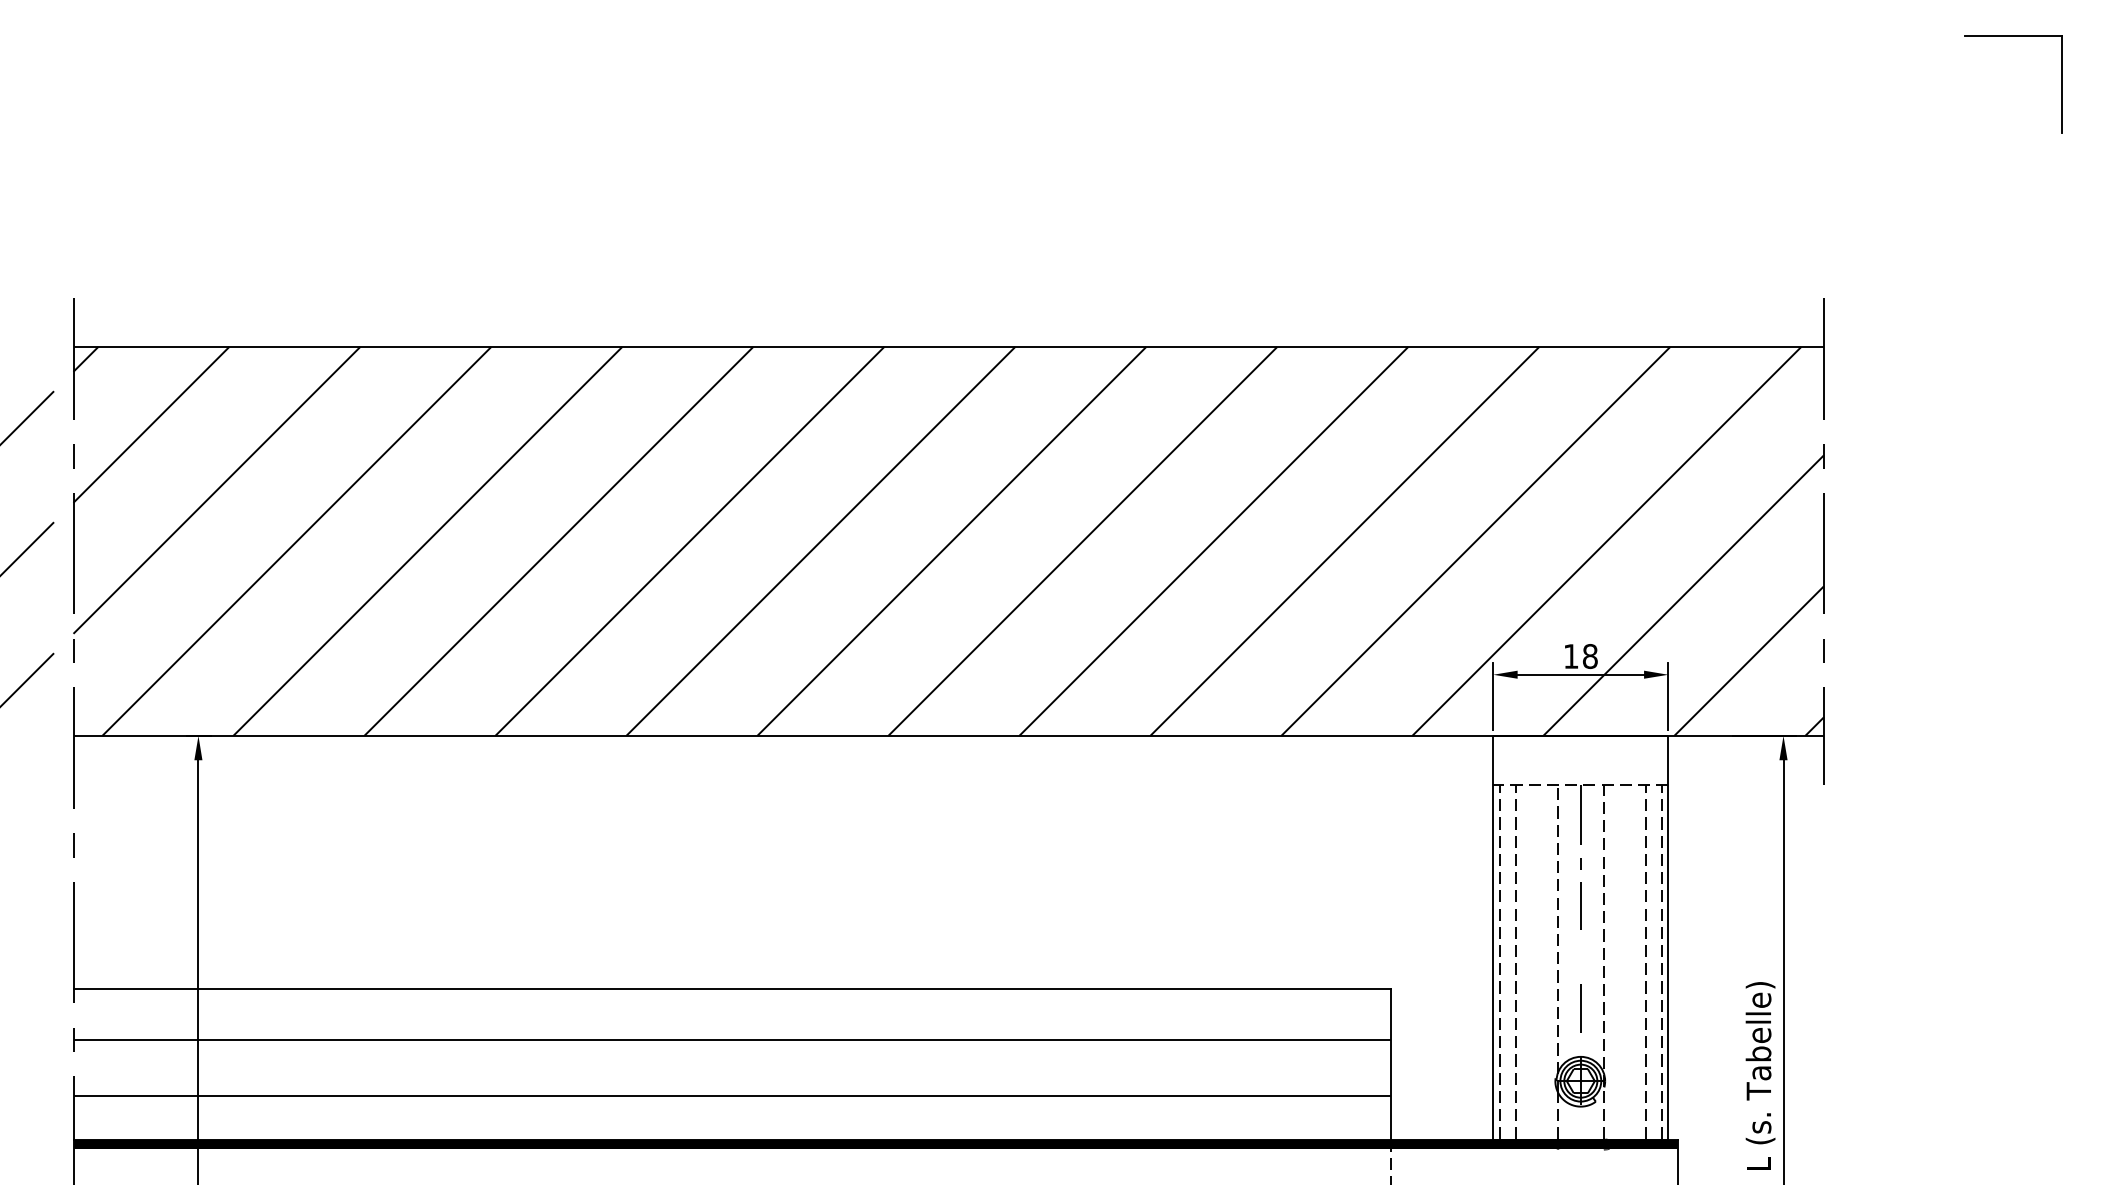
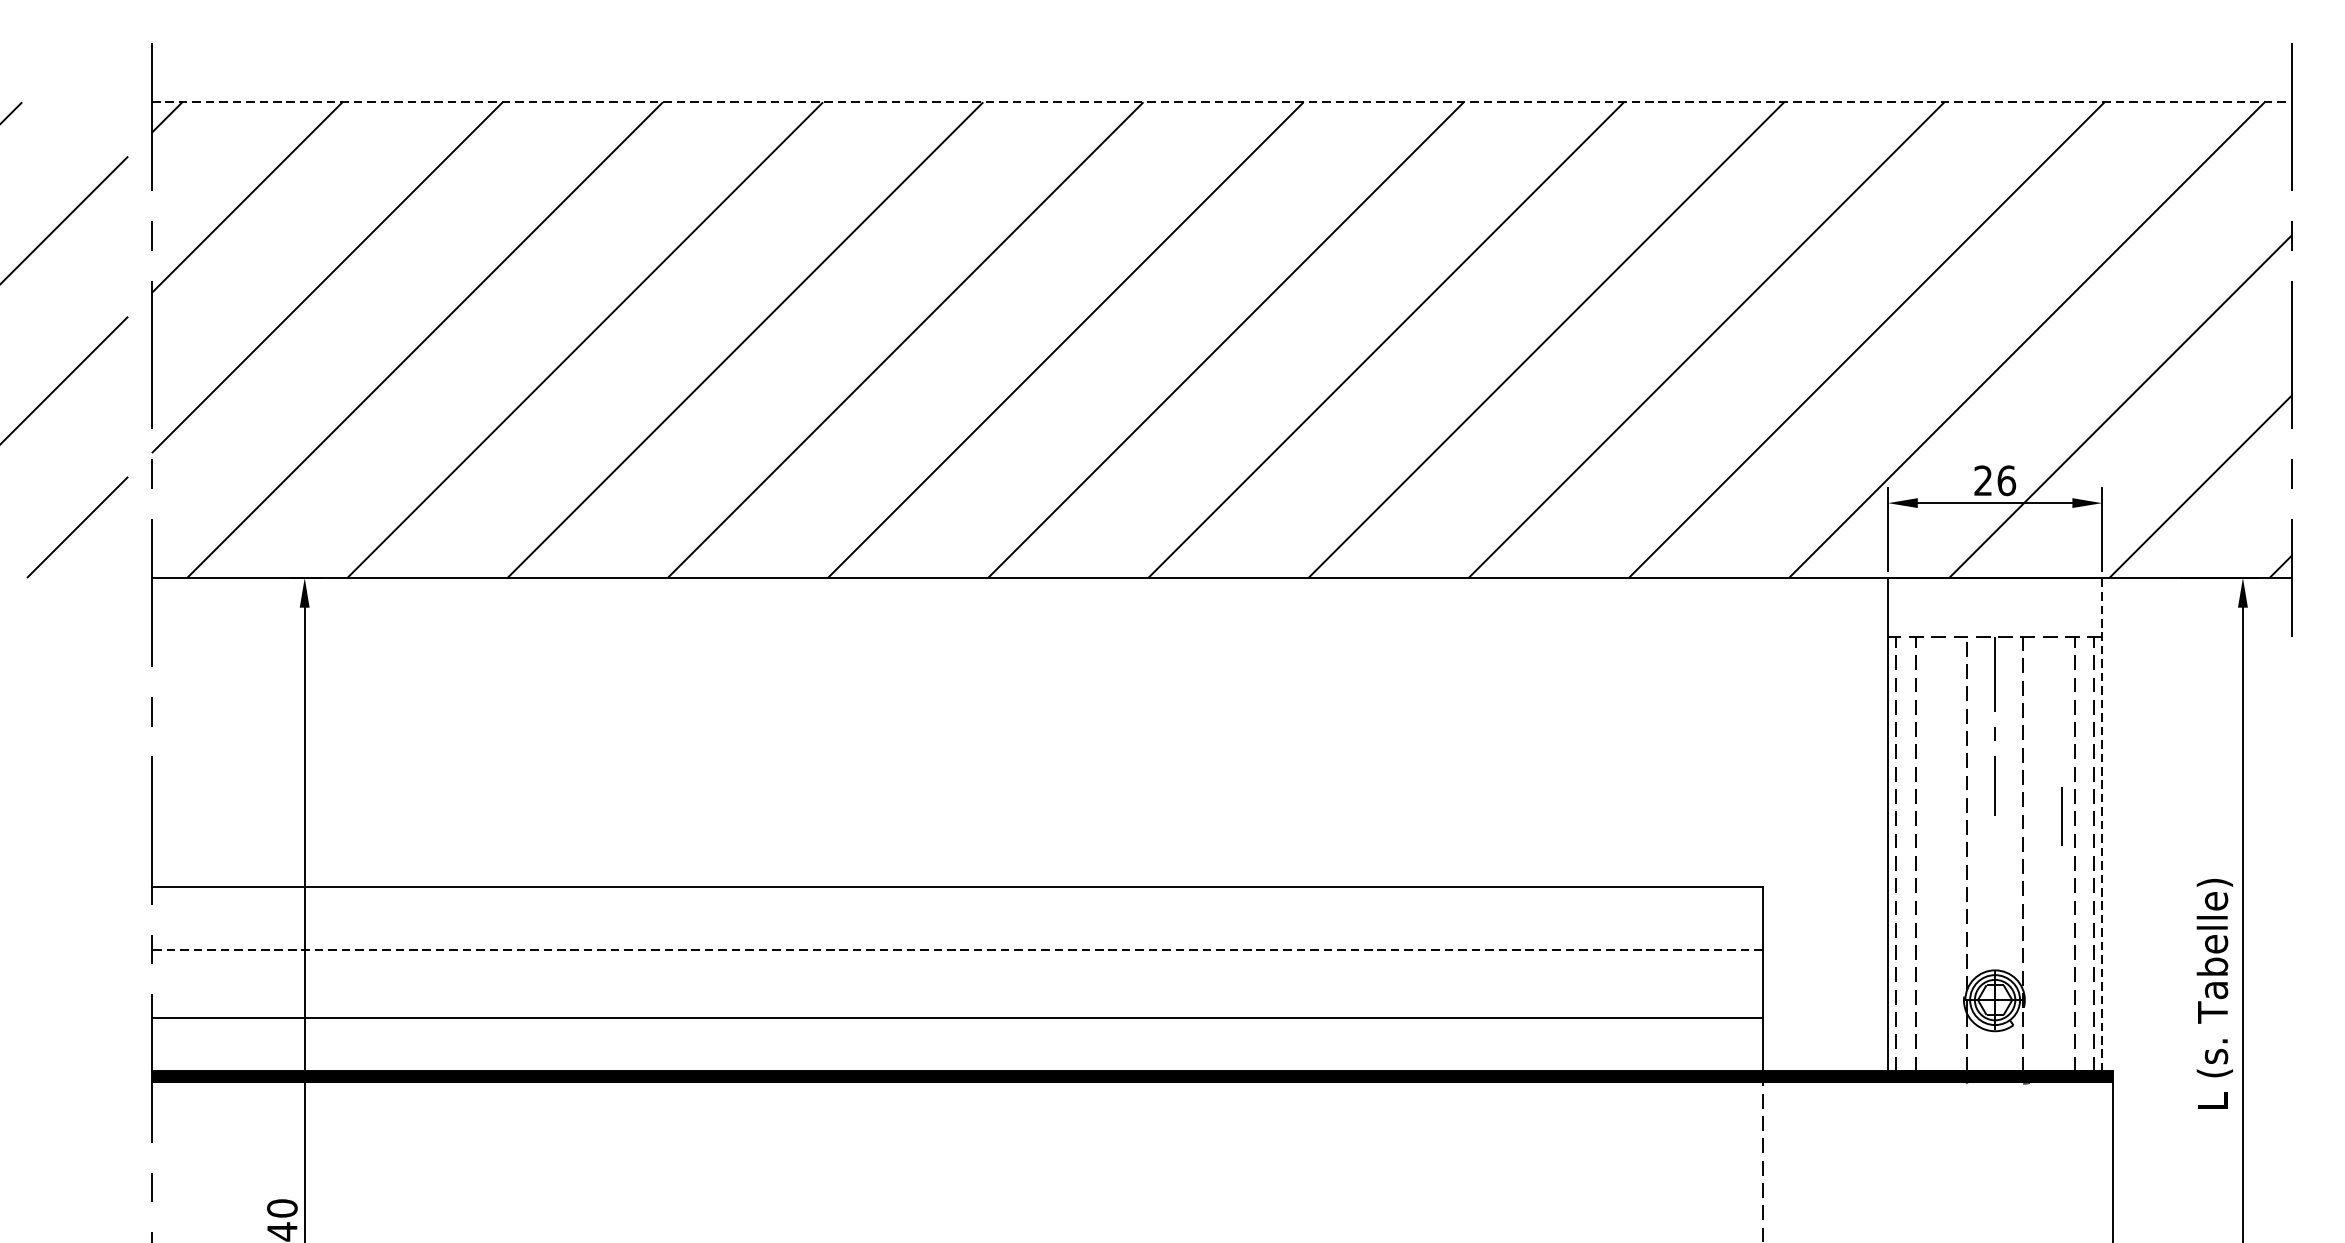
line: (949, 346) -> (1223, 101), solid -> dashed
text: (1580, 656) -> (1994, 480), 18 -> 26
line: (1668, 937) -> (2102, 824), solid -> dashed
line: (1580, 1008) -> (2061, 817), moved
line: (732, 1039) -> (957, 949), solid -> dashed

